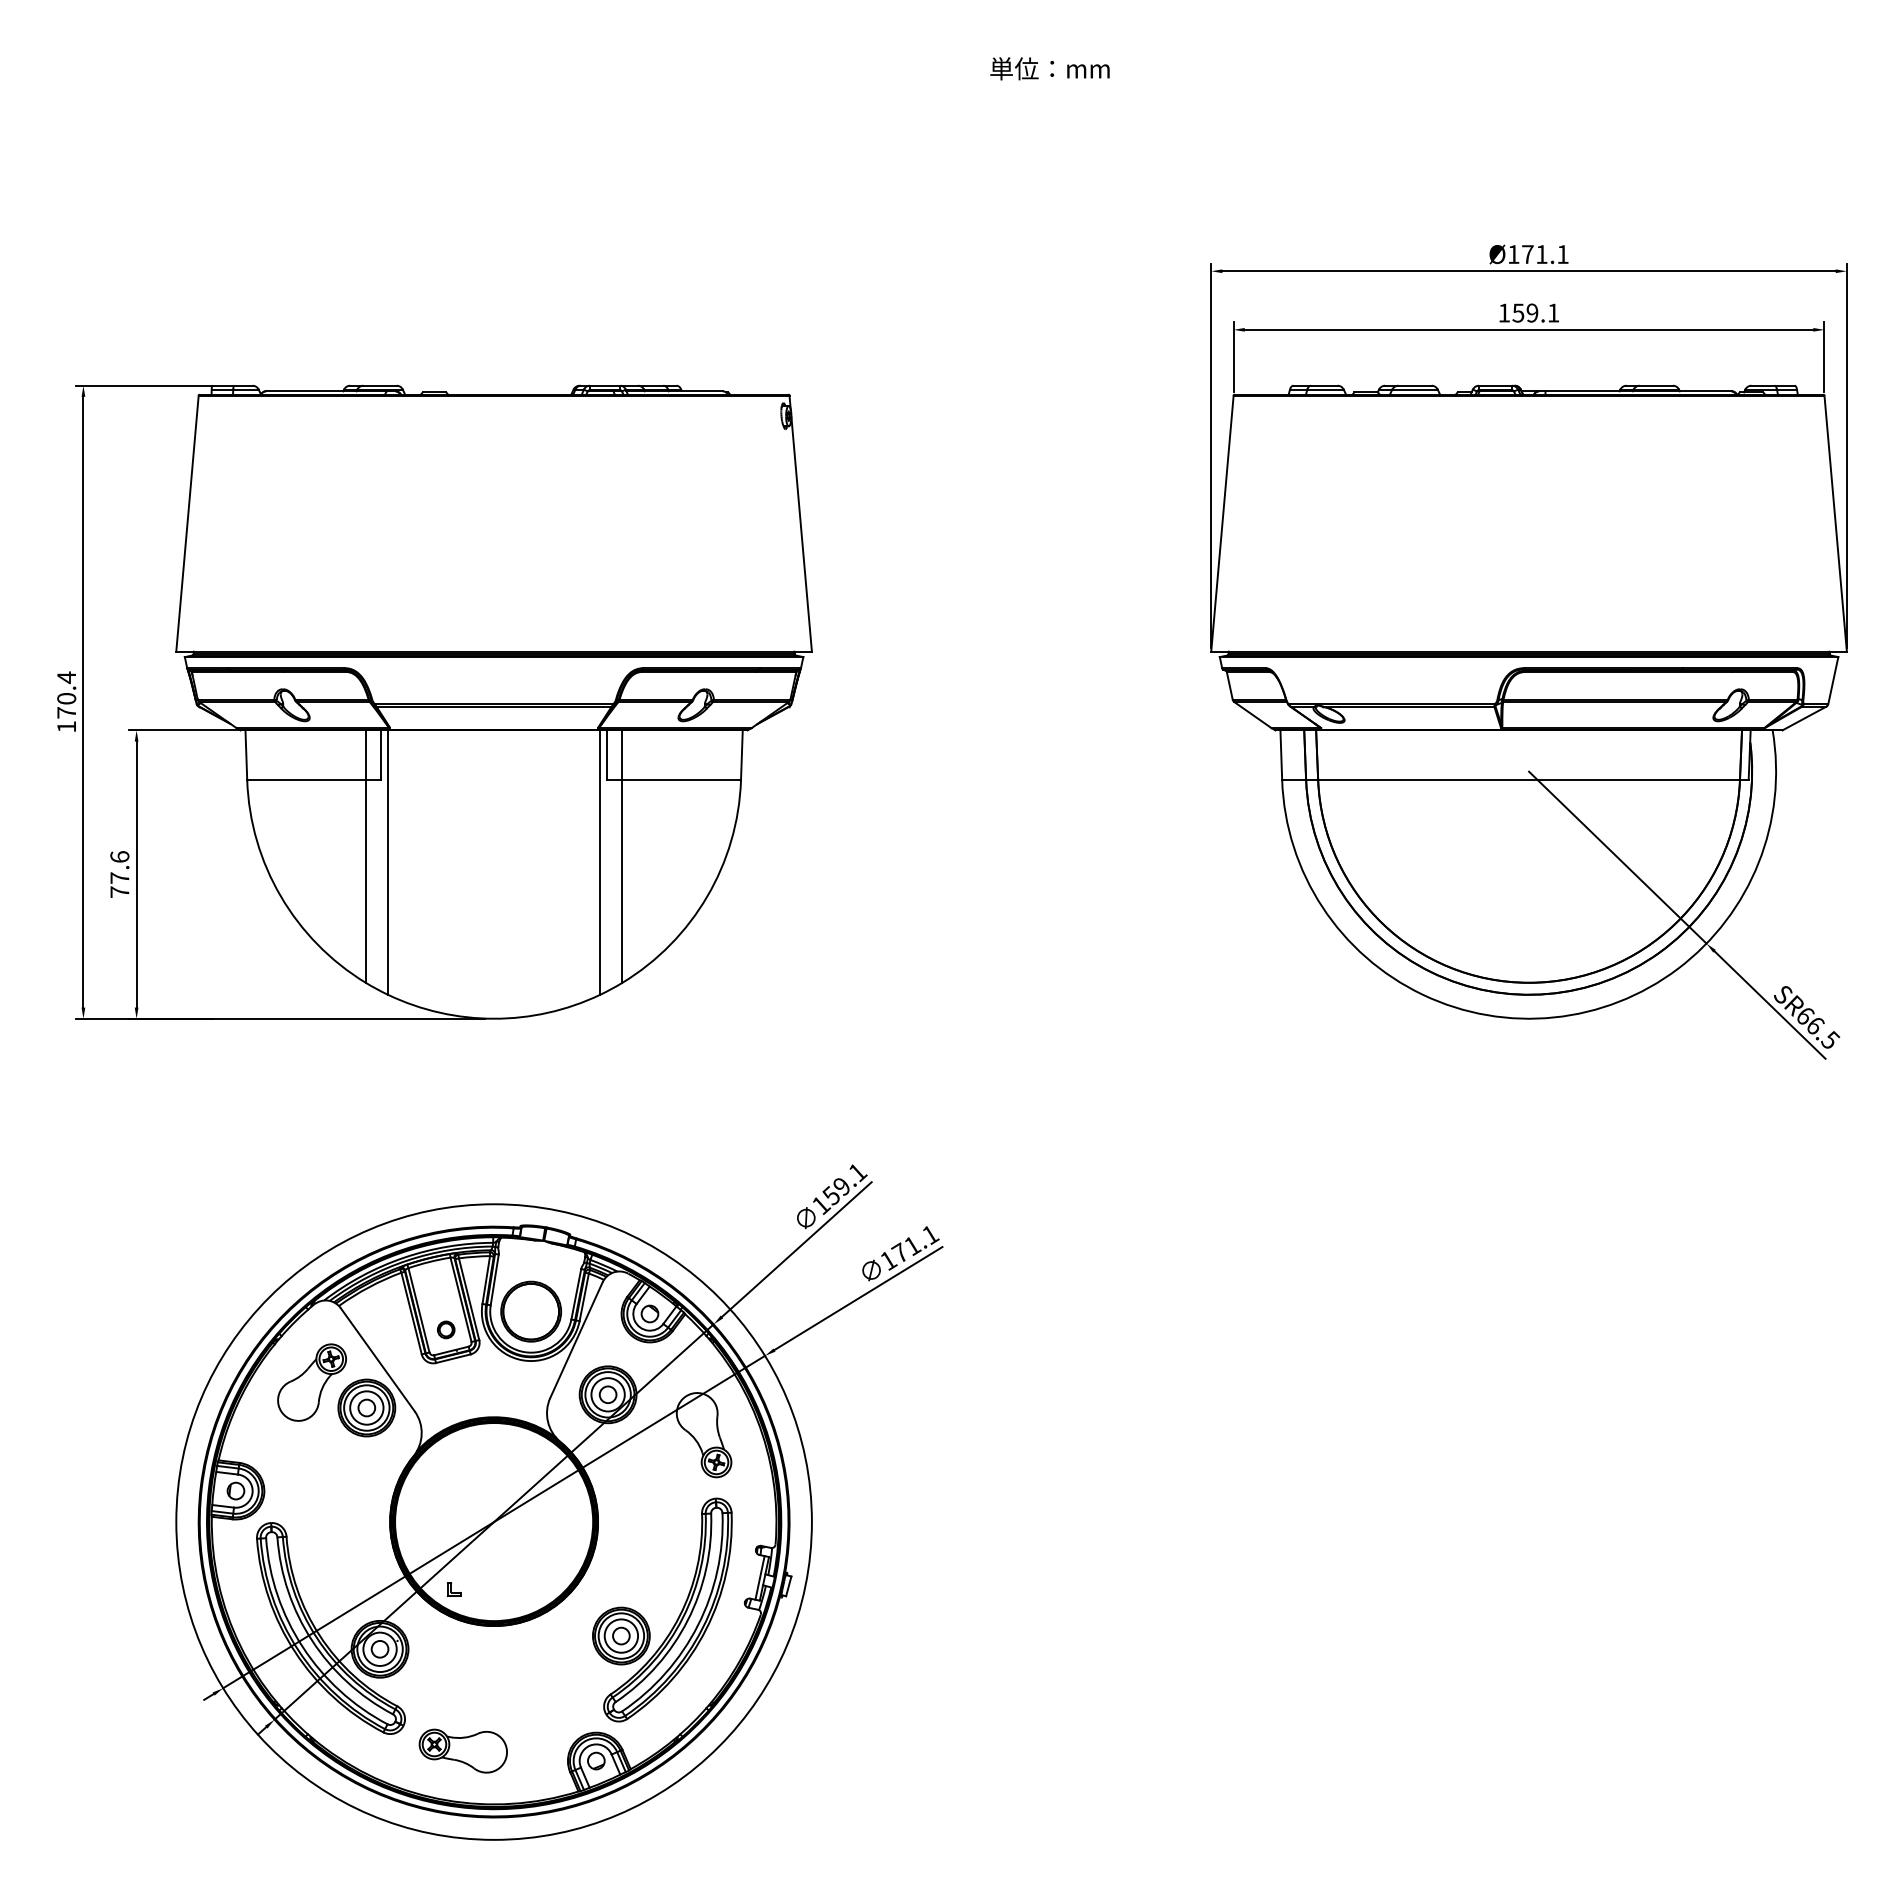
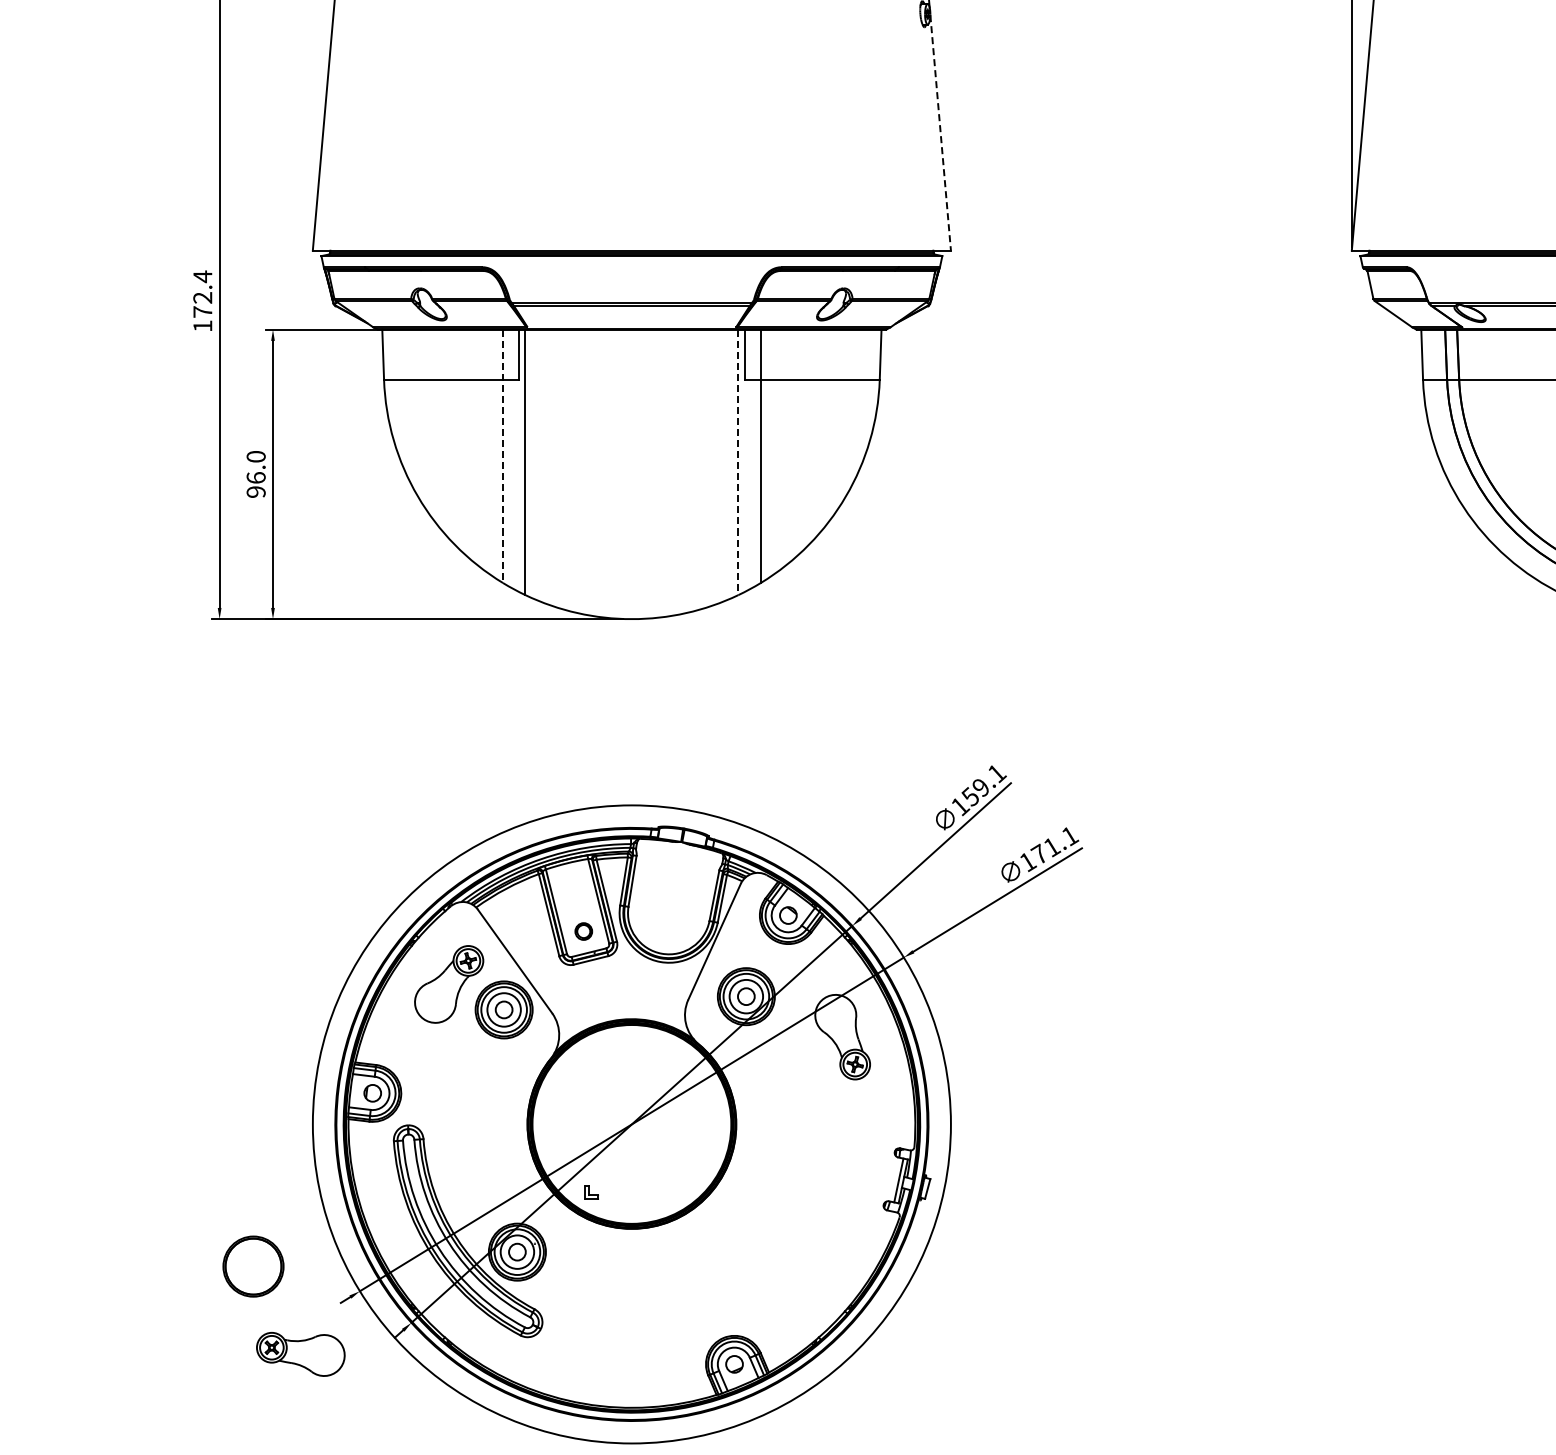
line: (801, 534) -> (940, 133), solid -> dashed
text: (66, 698) -> (202, 297), 170.4 -> 172.4
line: (365, 857) -> (502, 457), solid -> dashed
line: (600, 863) -> (738, 463), solid -> dashed
text: (119, 874) -> (255, 474), 77.6 -> 96.0
part: (531, 1311) -> (253, 1266), moved
part: (678, 1616) -> (817, 1219), removed
part: (462, 1750) -> (300, 1353), moved

